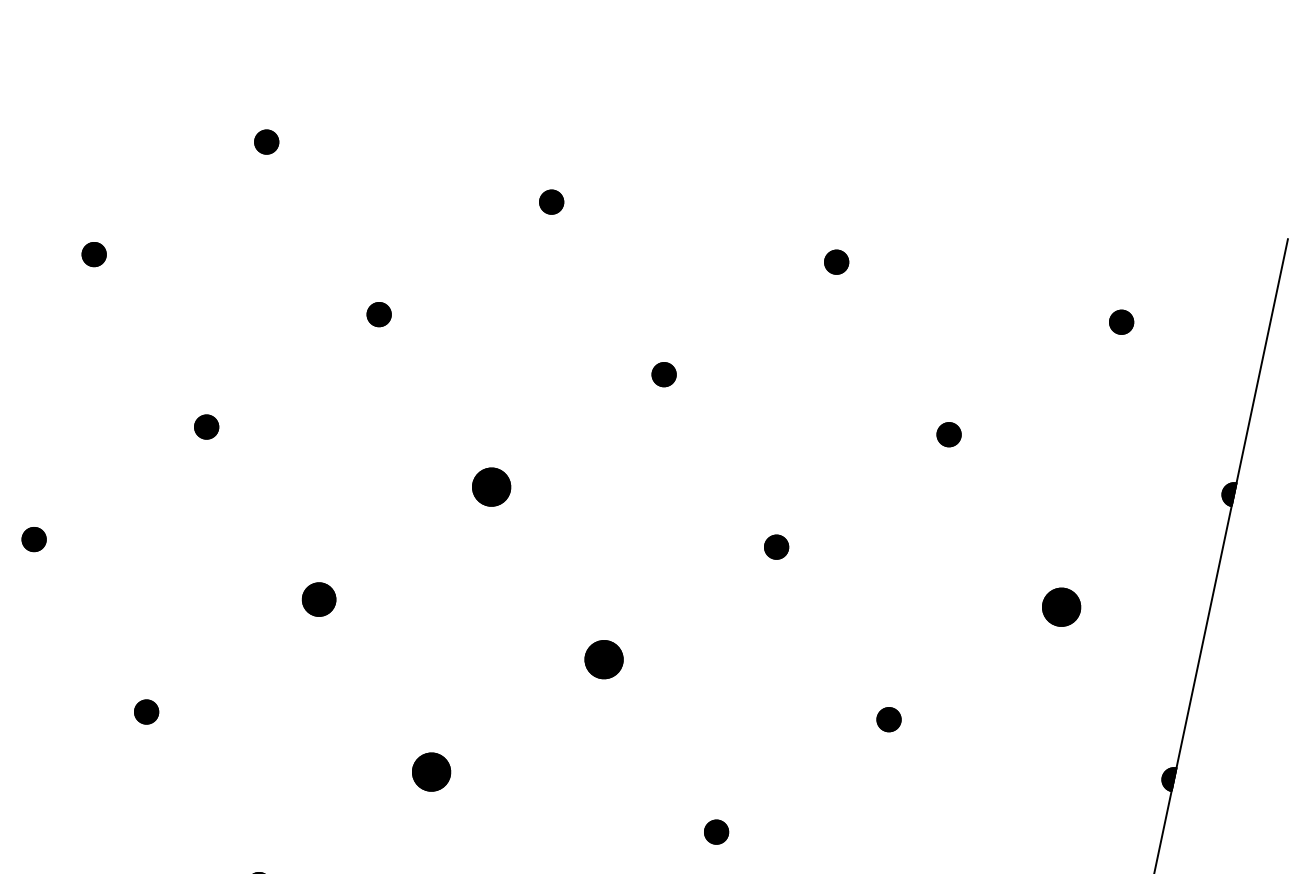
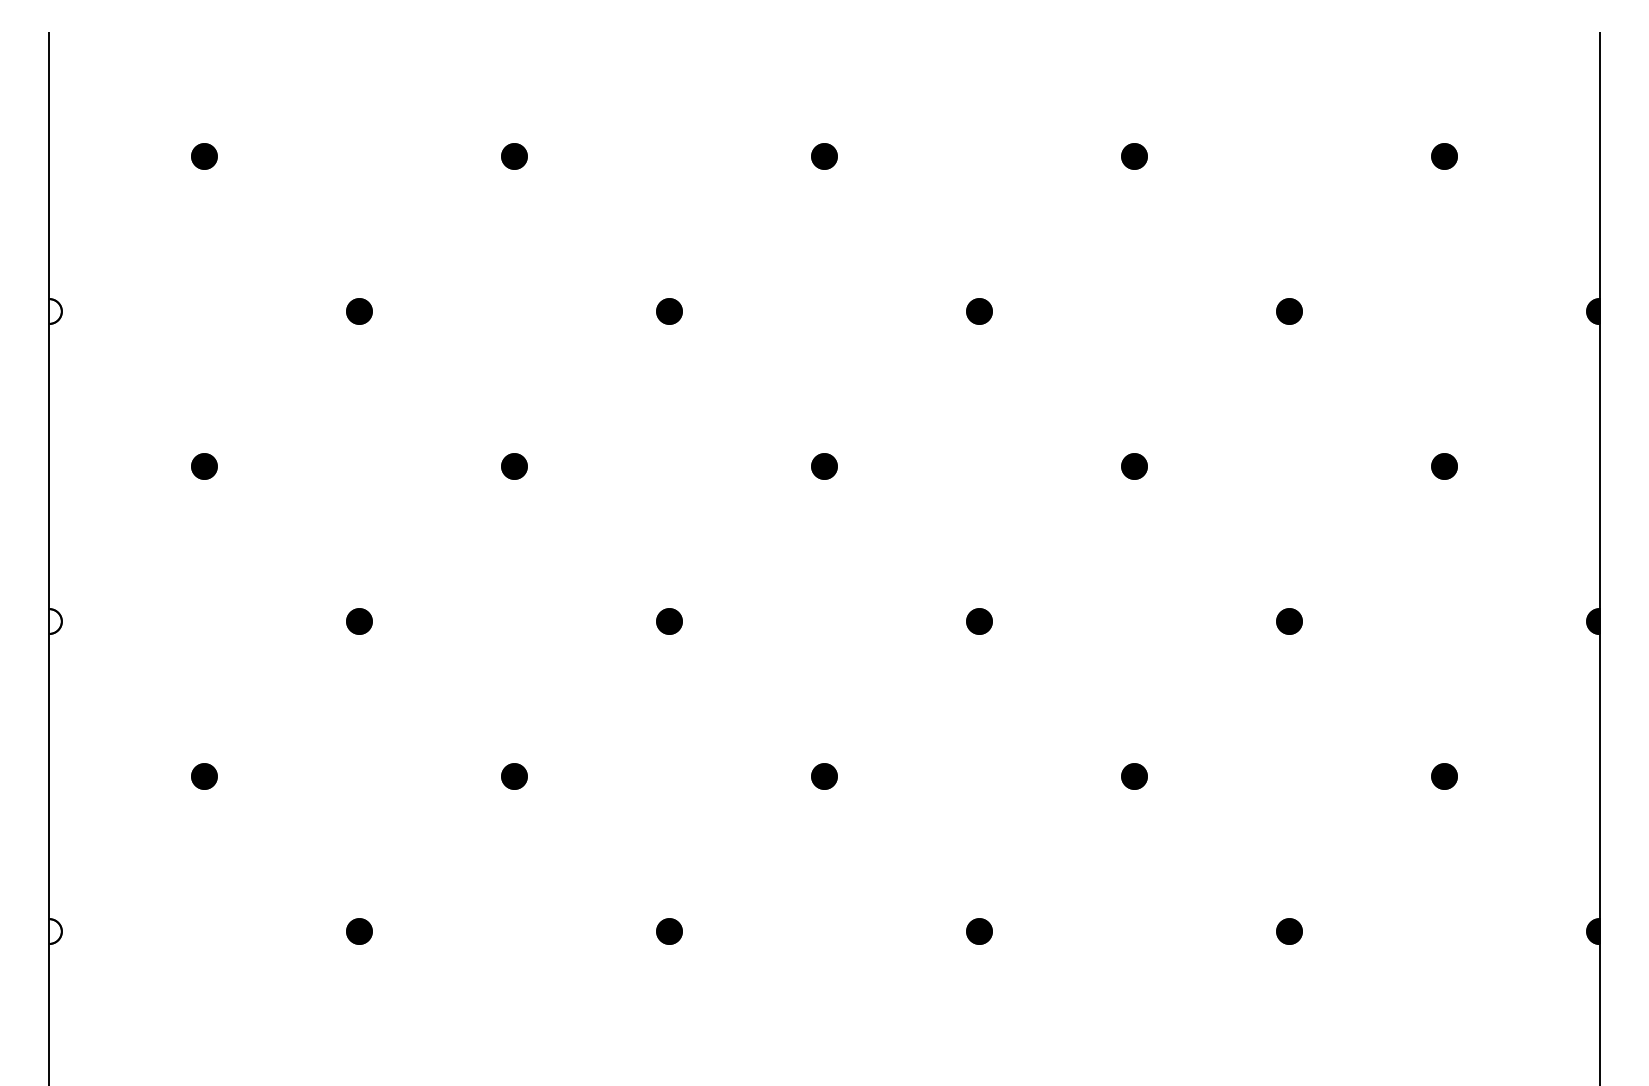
part: (491, 487) -> (824, 466), size x0.62
part: (319, 599) -> (669, 621), size x0.71
part: (1061, 607) -> (1444, 466), size x0.62
part: (604, 659) -> (979, 621), size x0.62
part: (431, 772) -> (824, 776), size x0.62

